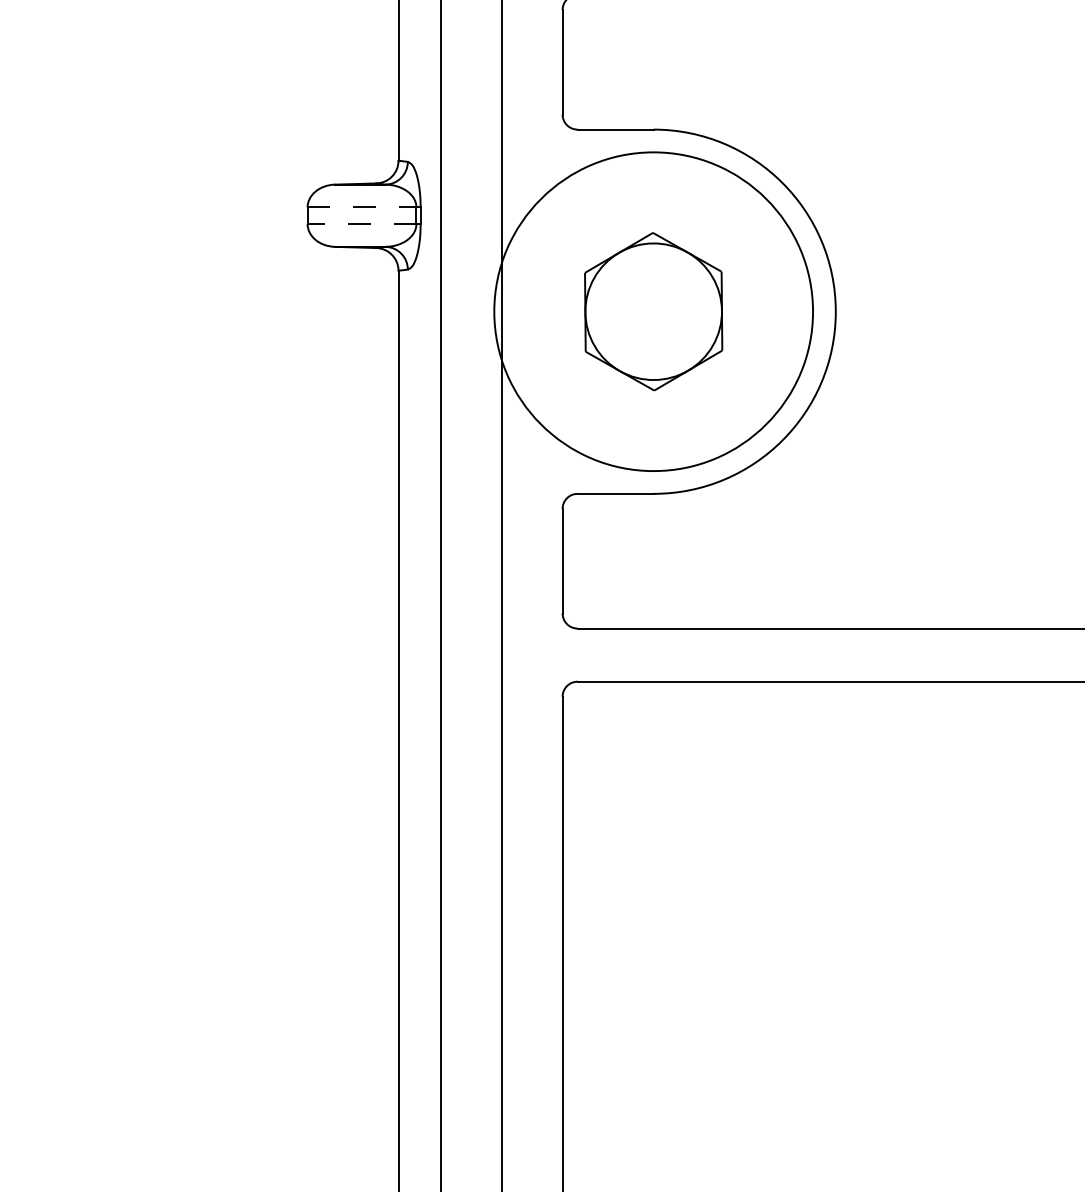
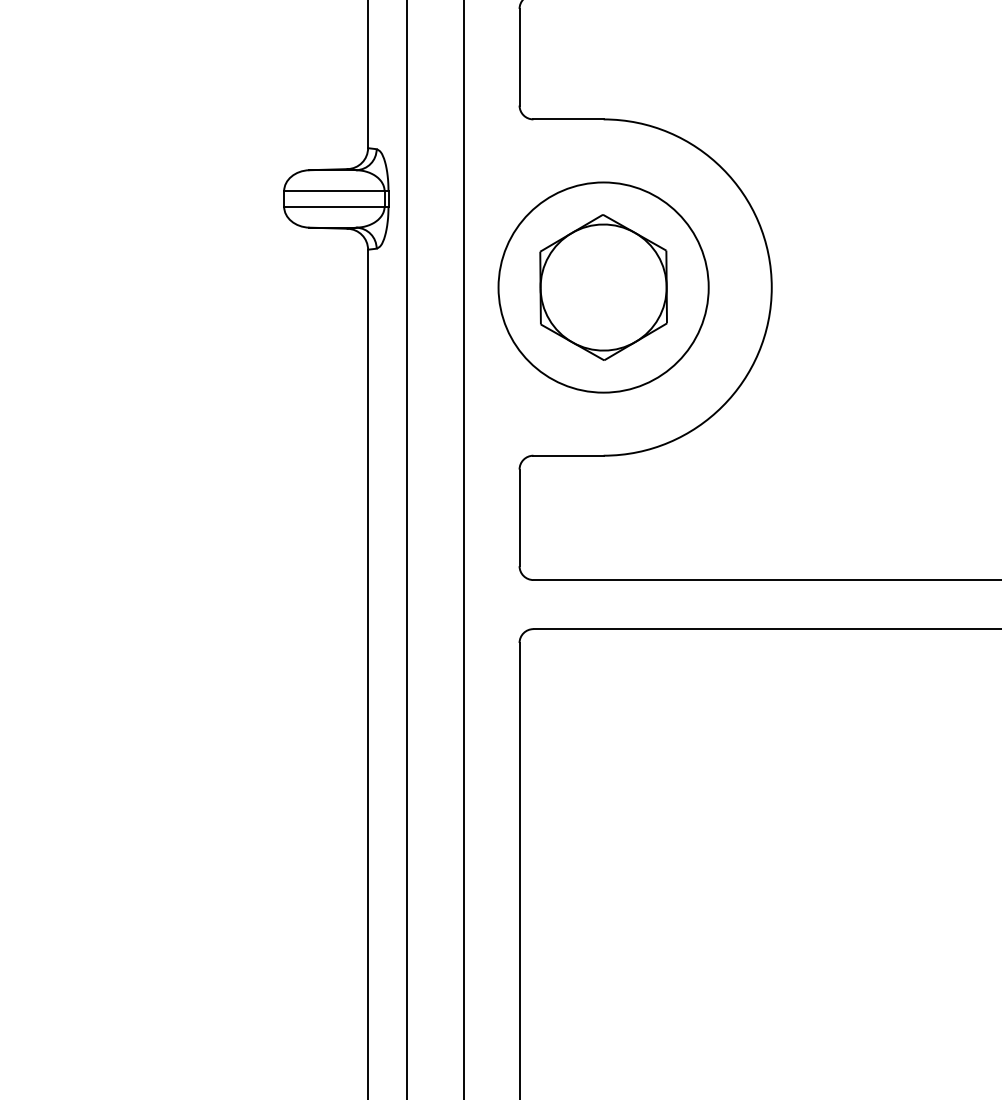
line: (362, 207) -> (334, 191), dashed -> solid
line: (361, 224) -> (333, 207), dashed -> solid
circle: (653, 311) -> (603, 287), size x0.71

